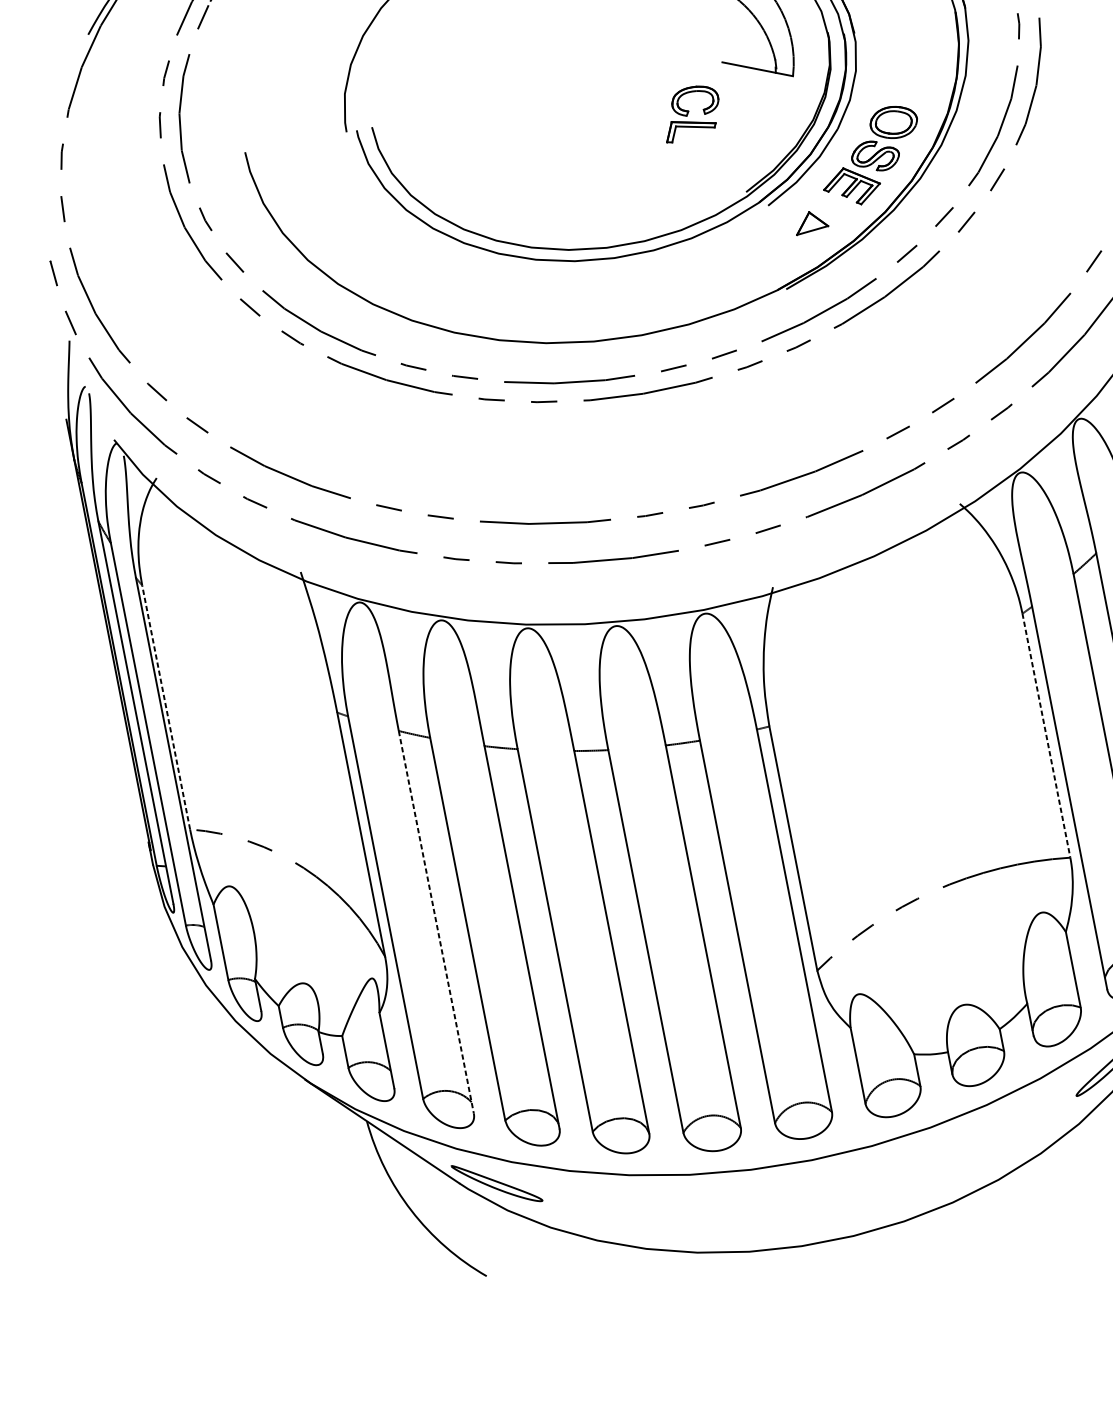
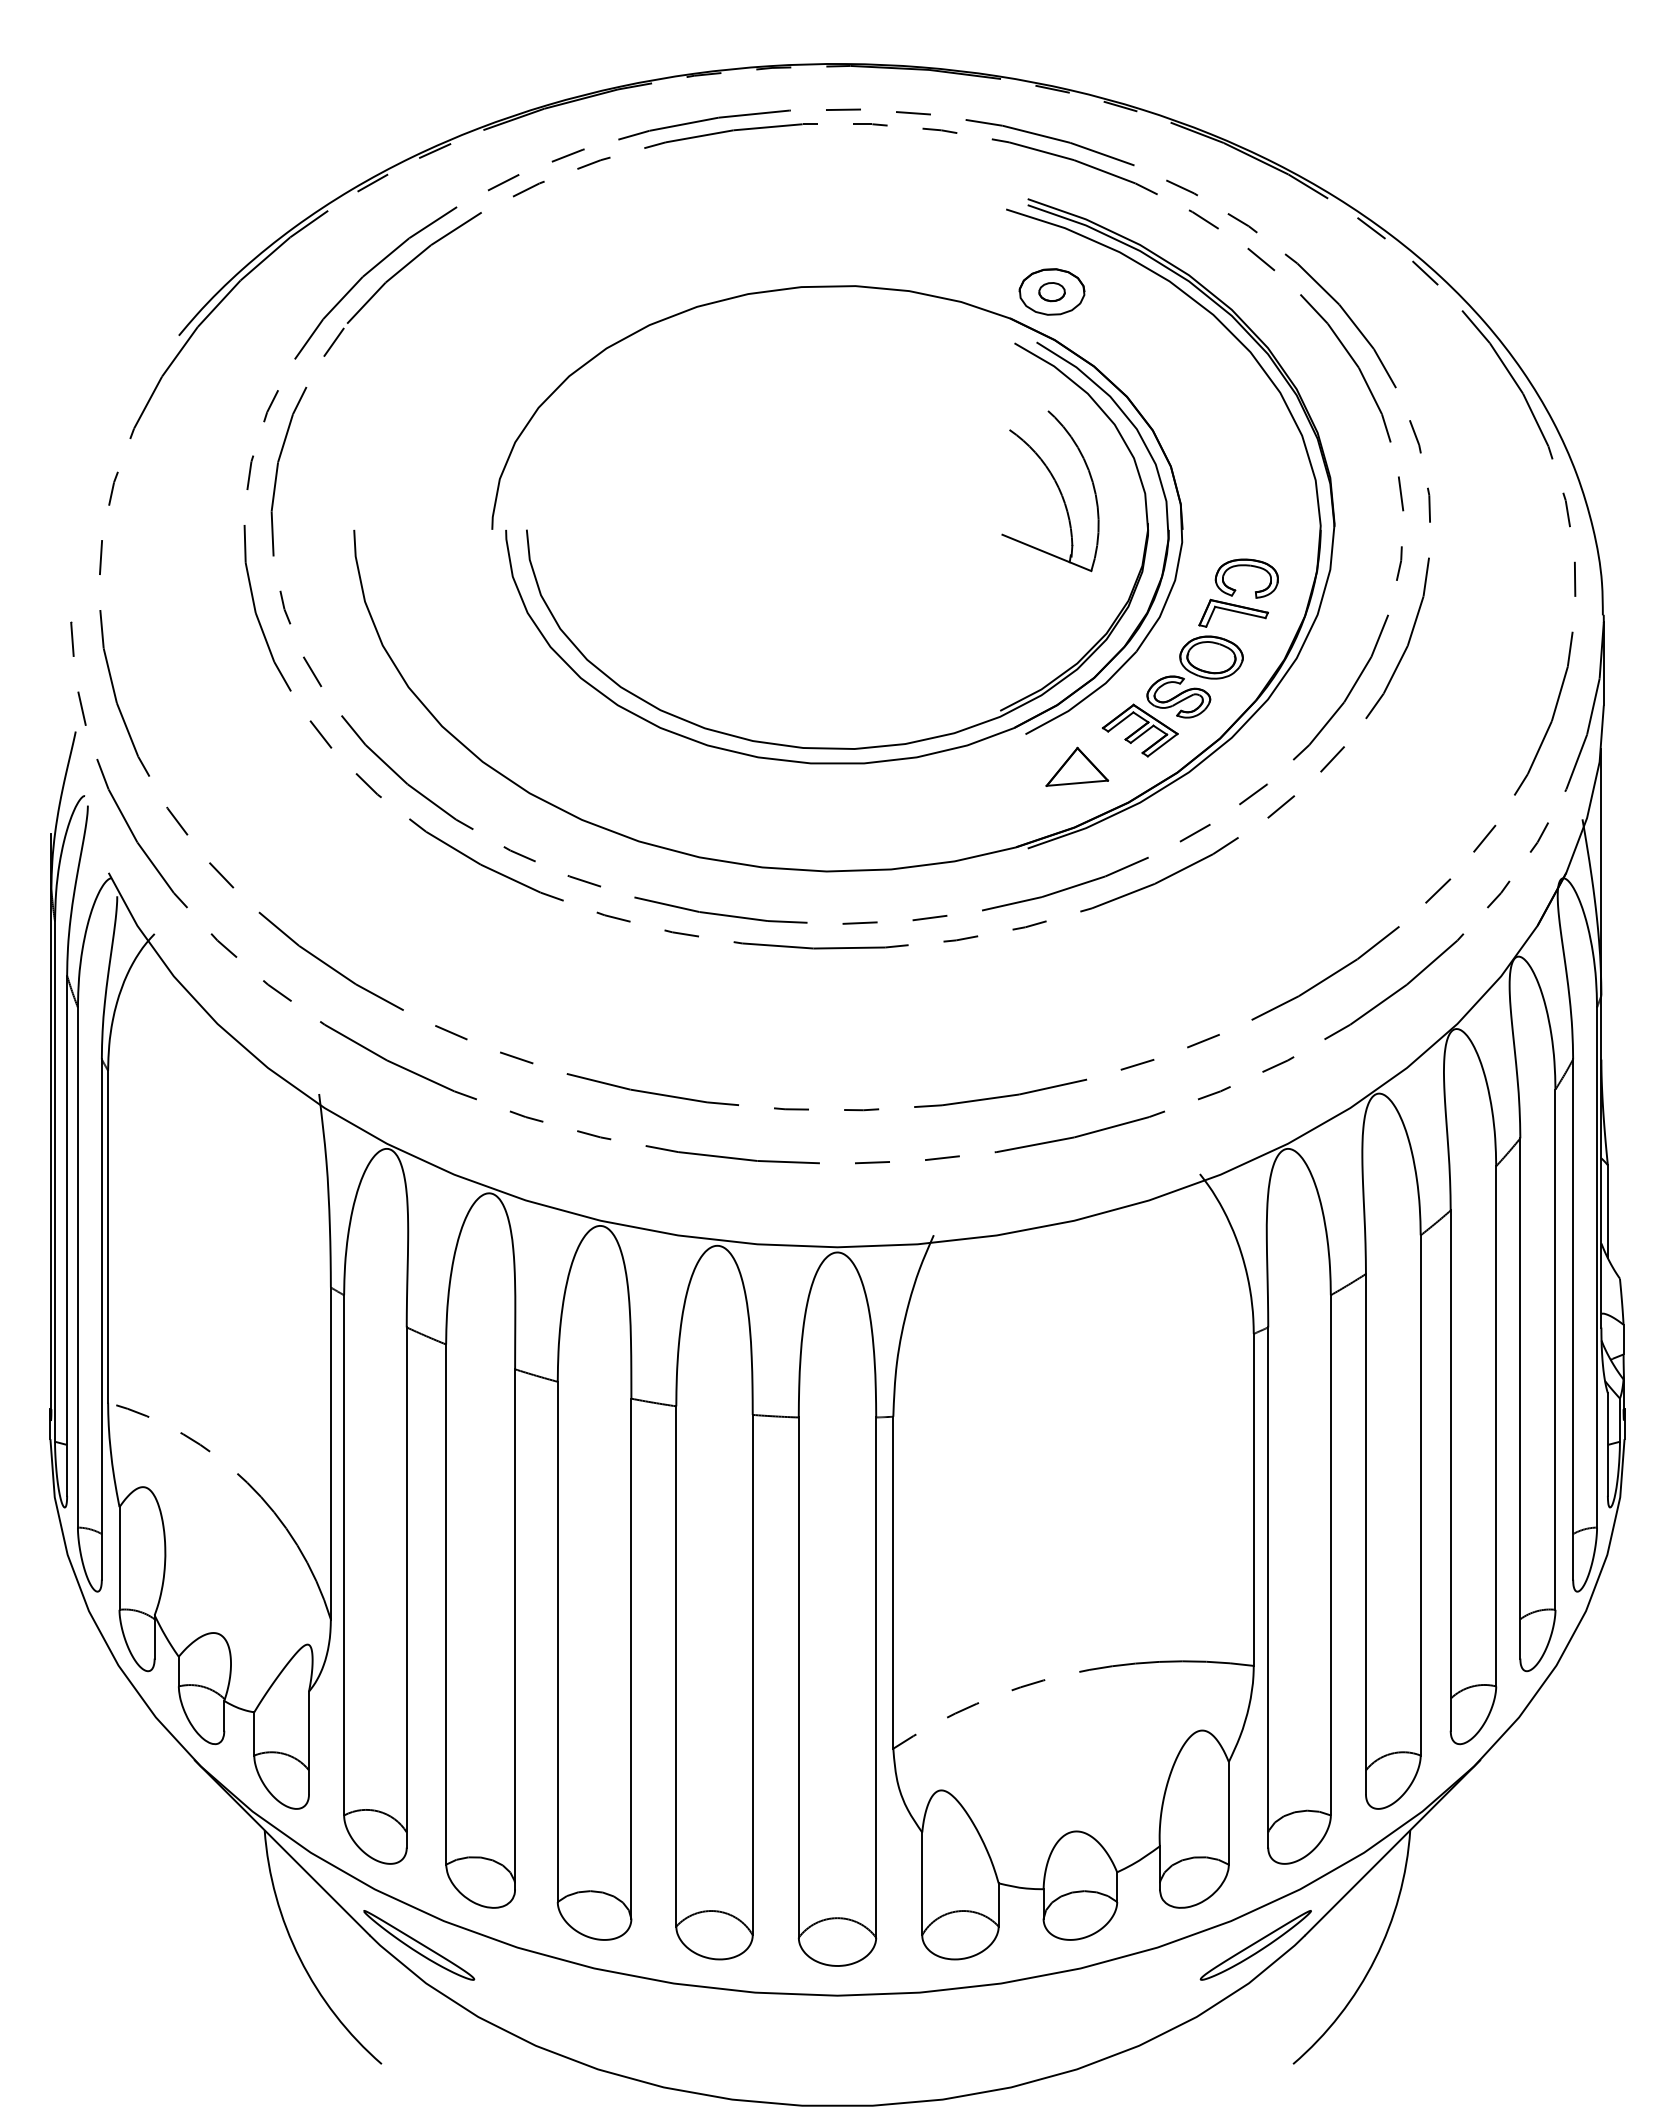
part: (691, 112) -> (1238, 592), moved
part: (811, 221) -> (1077, 766), size x1.43
line: (166, 707) -> (108, 1236), dashed -> solid
line: (1046, 735) -> (1253, 1499), dashed -> solid
line: (436, 922) -> (406, 1588), dashed -> solid

